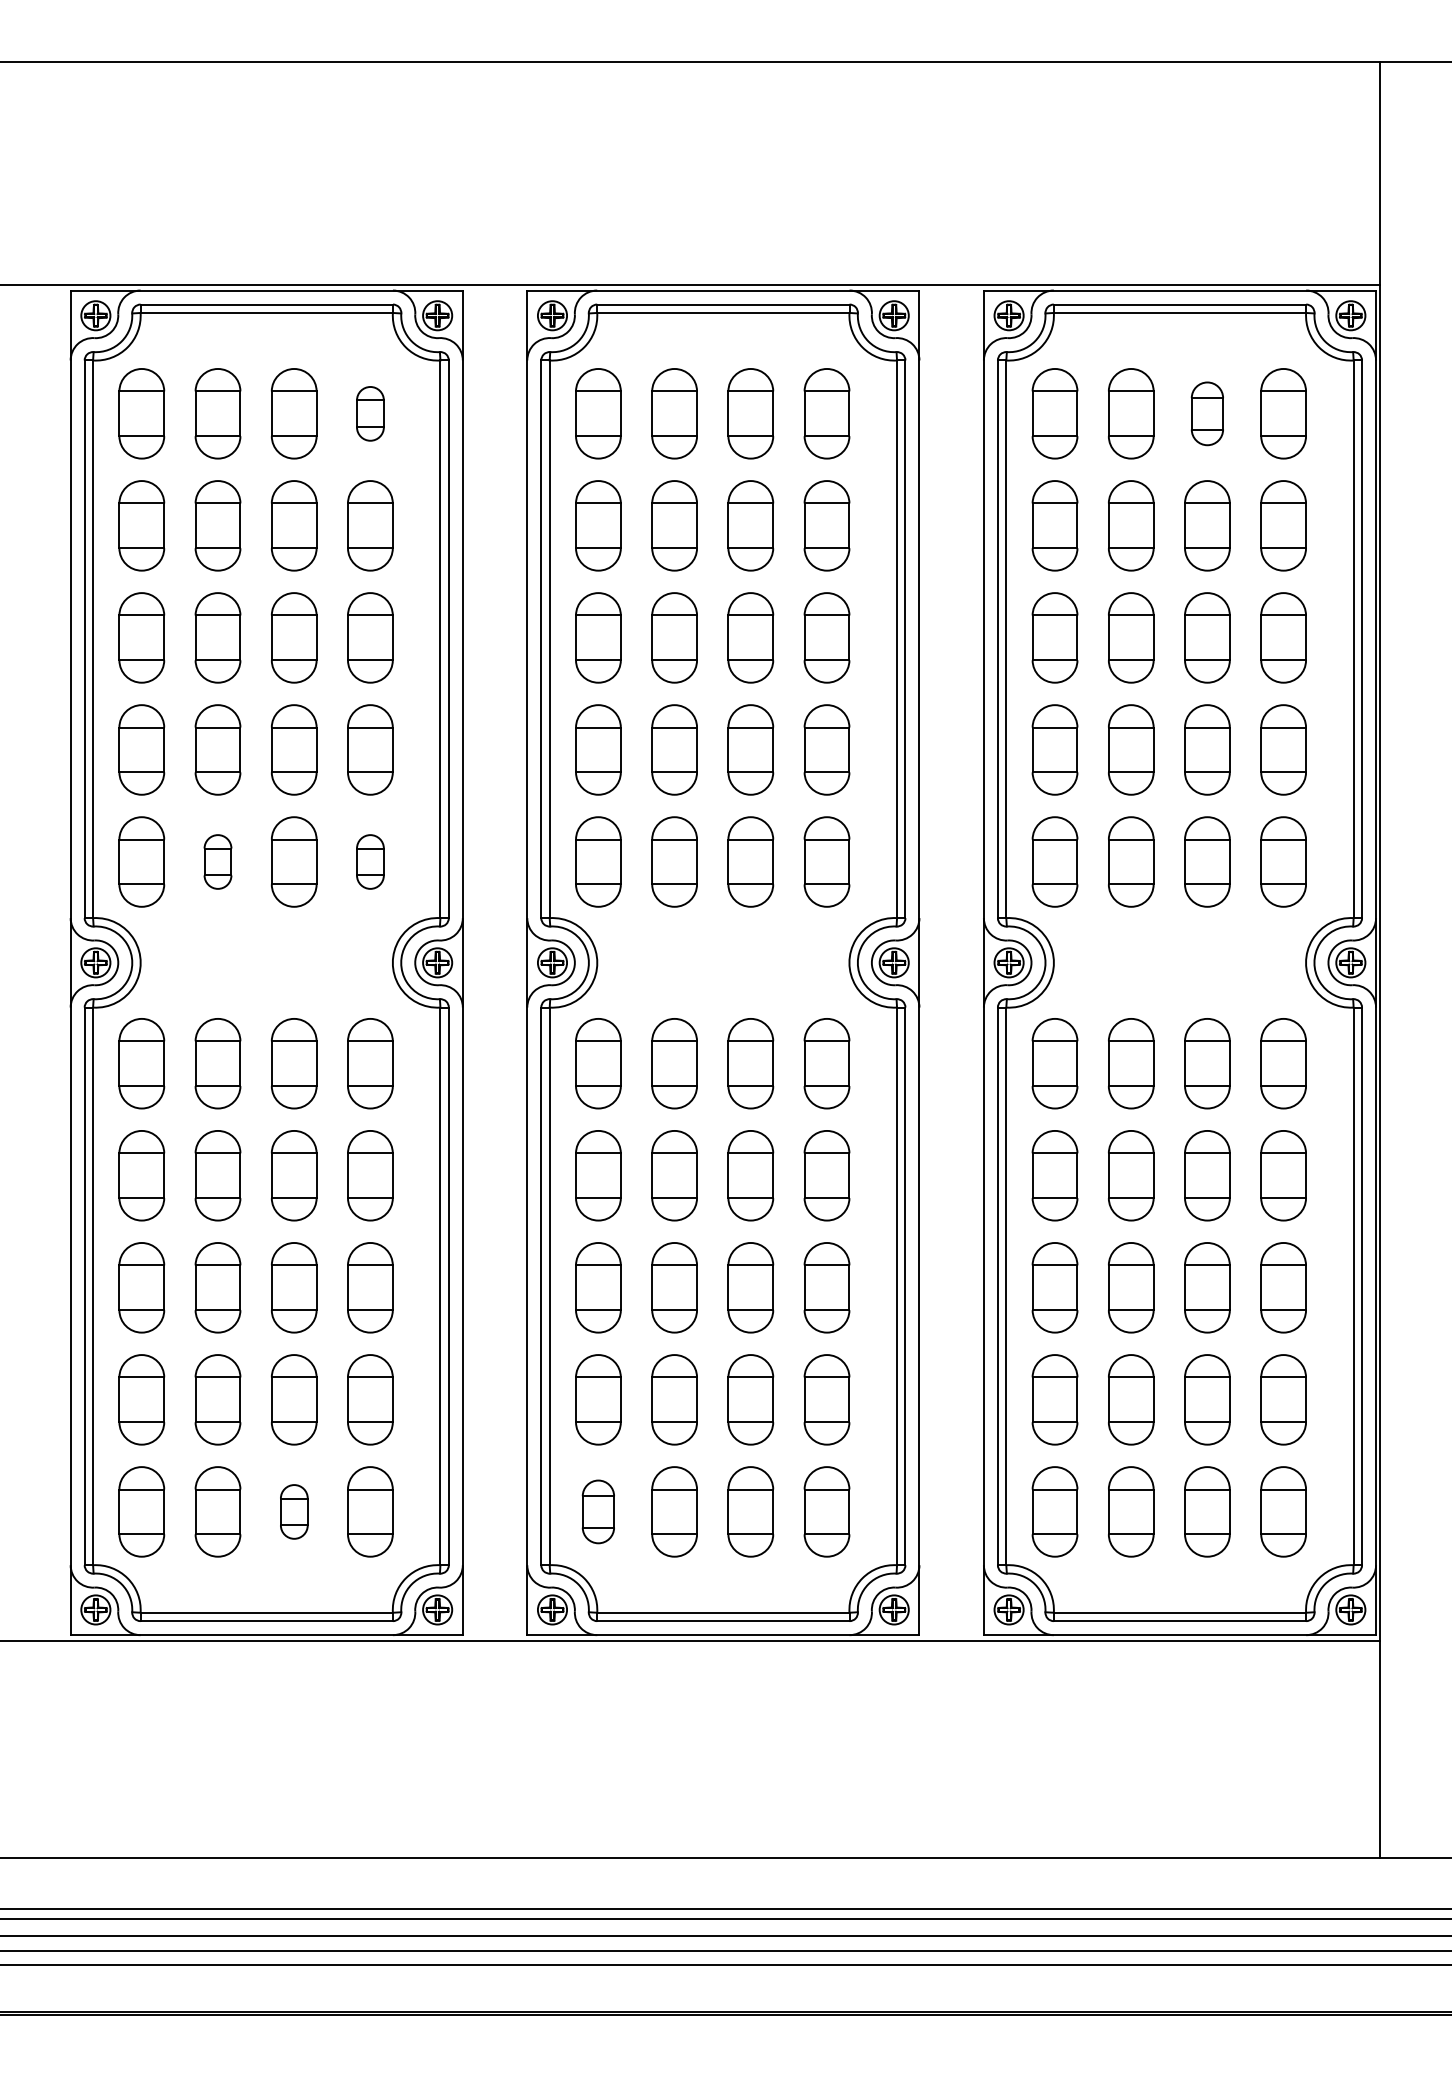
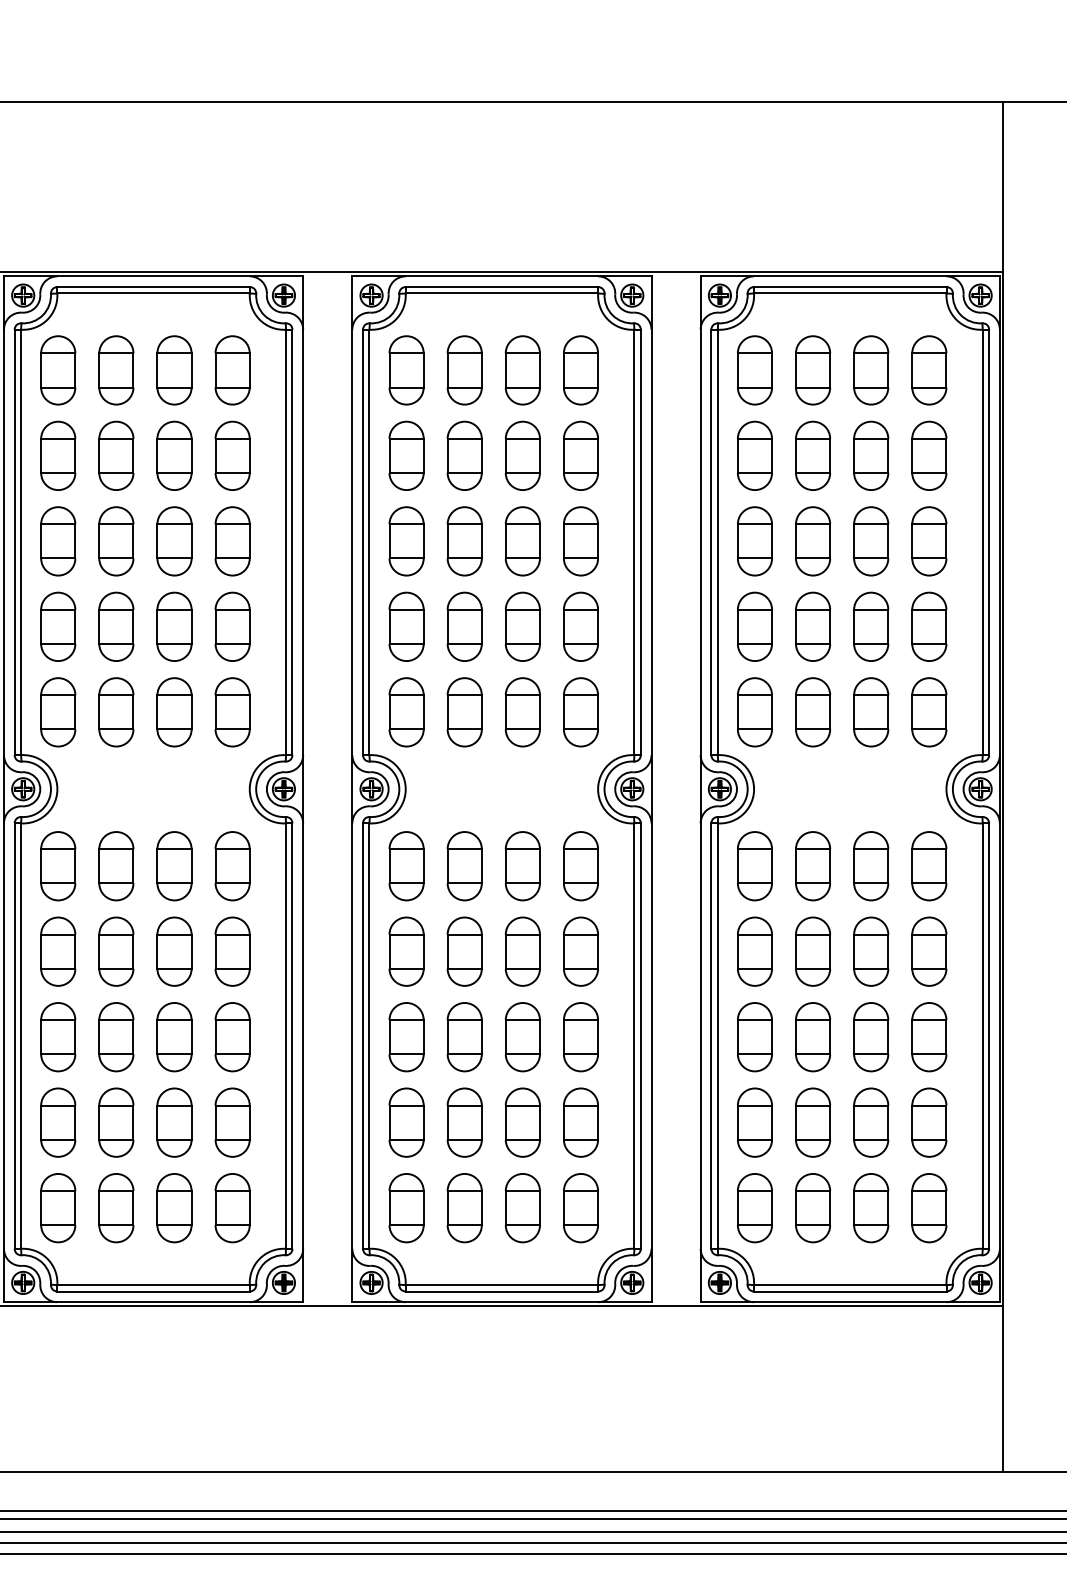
part: (370, 413) -> (232, 370), size x1.67
part: (1207, 413) -> (871, 370), size x1.43
part: (217, 861) -> (115, 711), size x1.67
part: (370, 861) -> (232, 711), size x1.67
part: (294, 1511) -> (174, 1207), size x1.67
part: (598, 1511) -> (406, 1207), size x1.43

